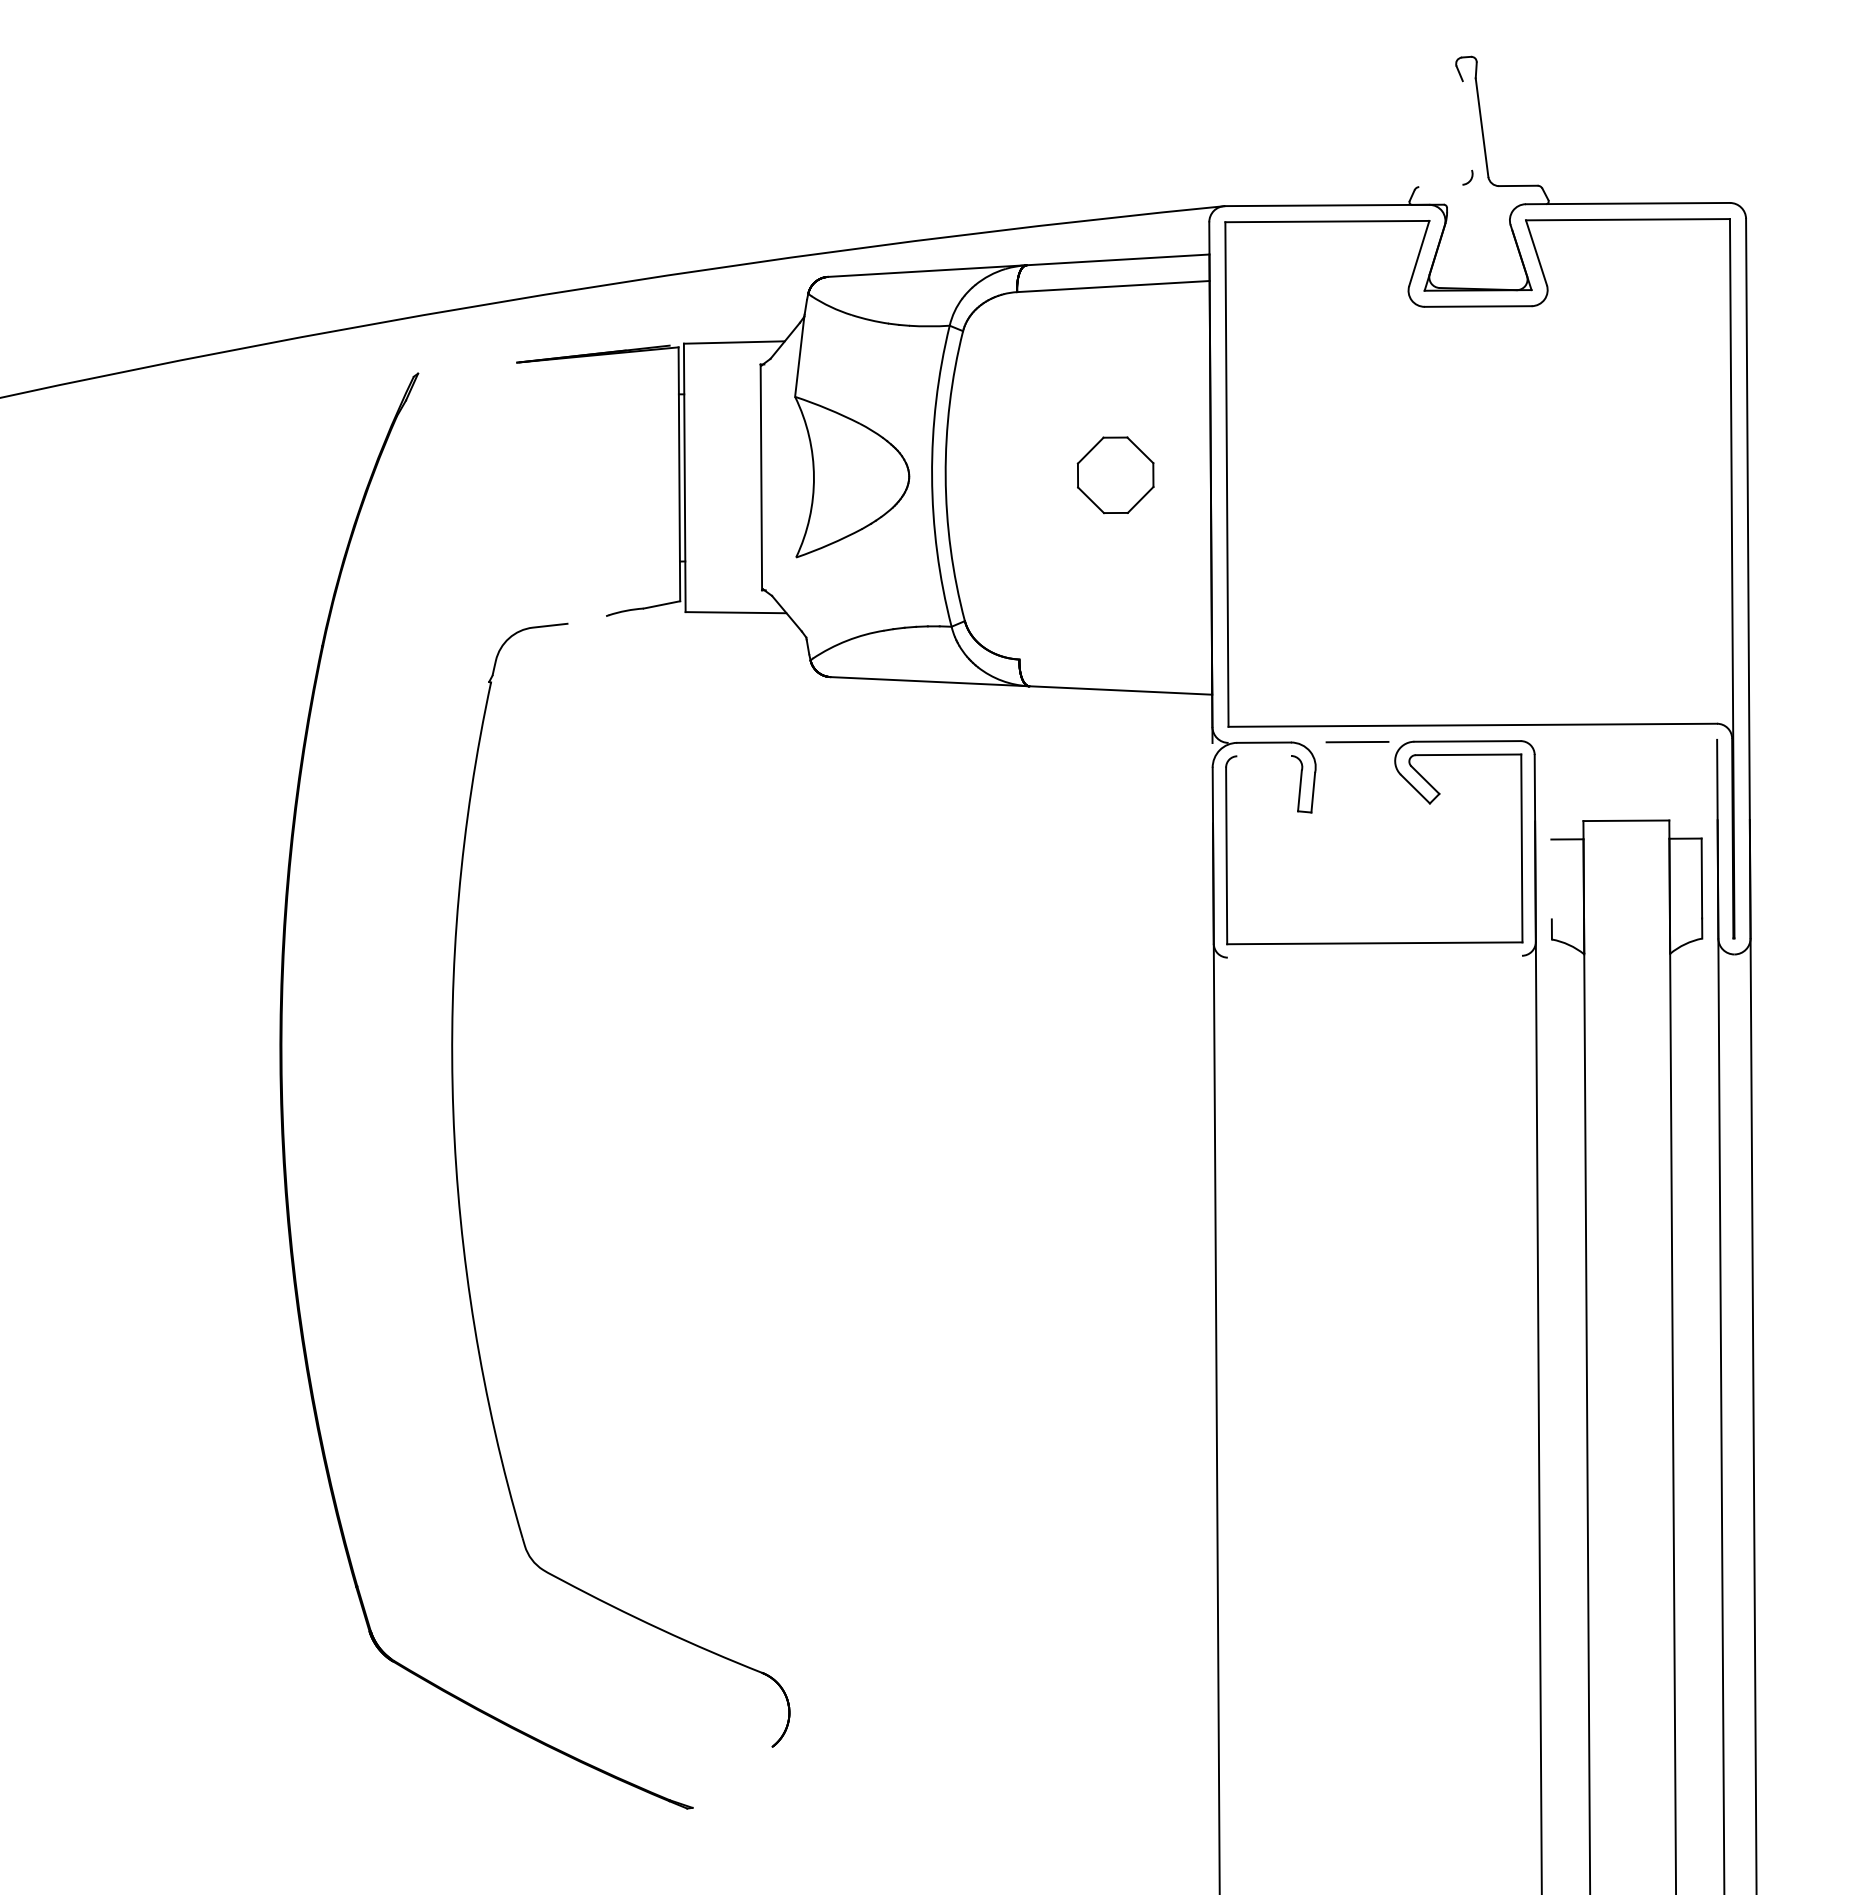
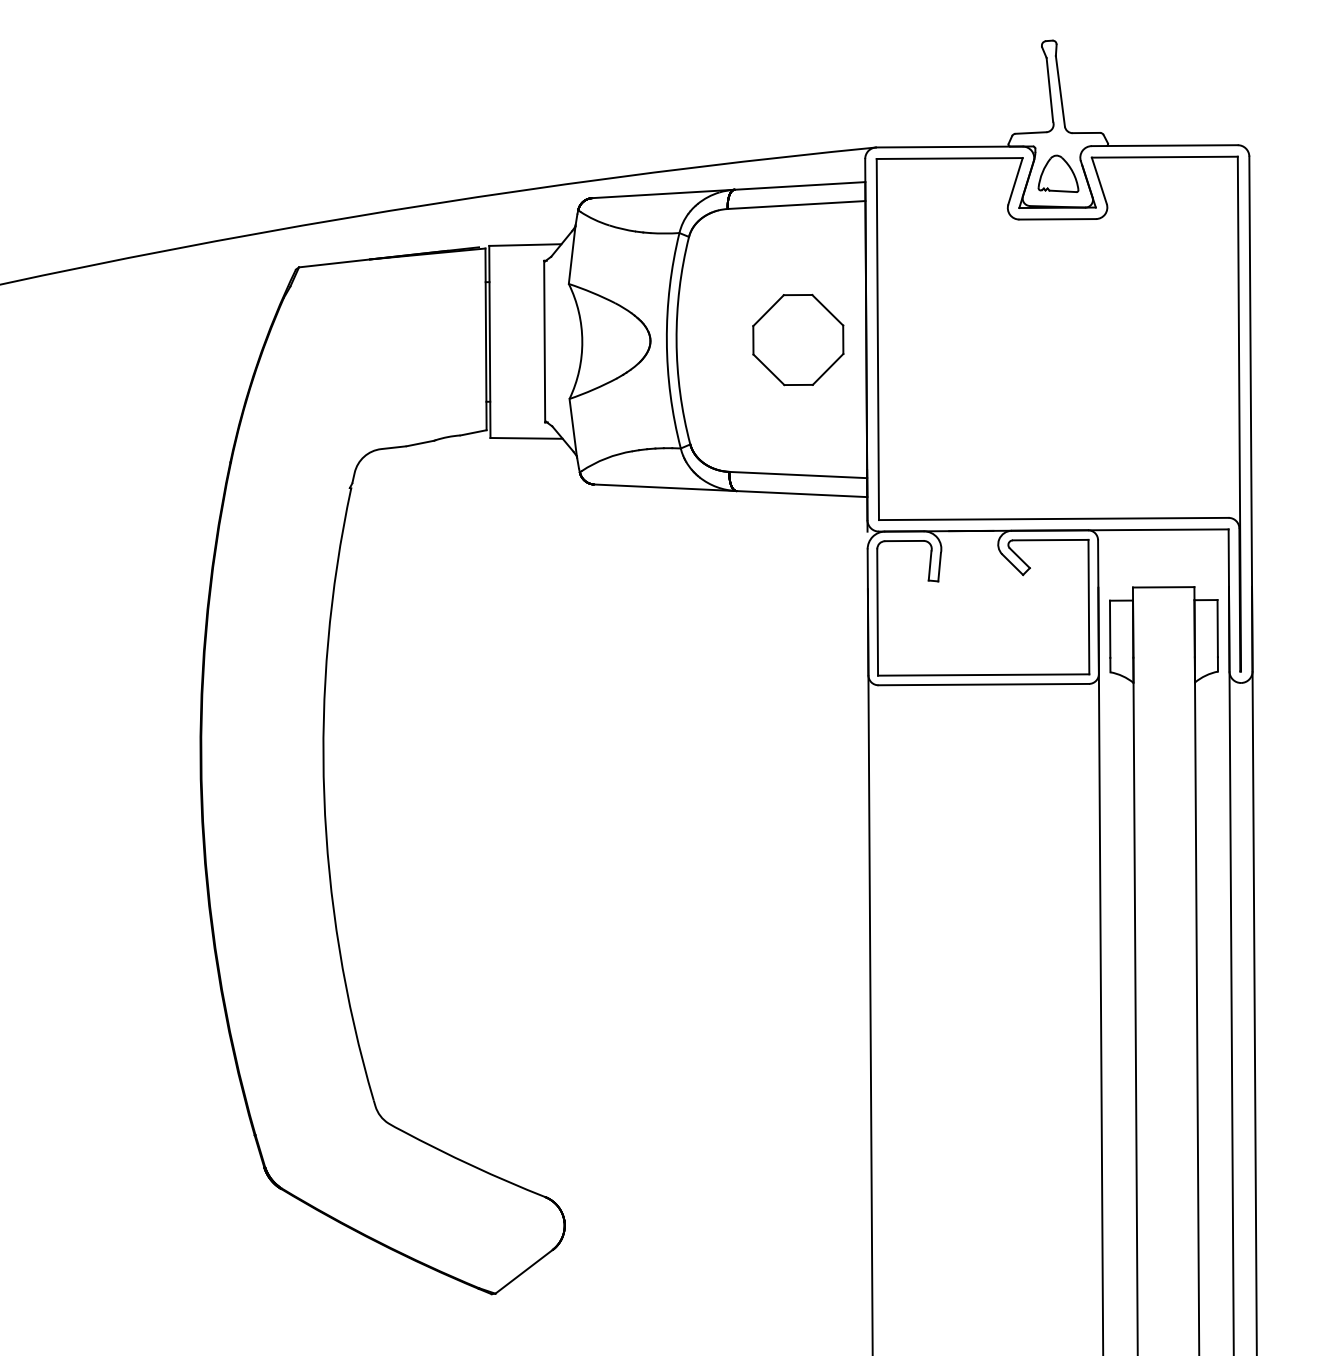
line: (1466, 125) -> (1049, 89), added
line: (1440, 185) -> (1030, 132), added
part: (1479, 242) -> (1058, 173), added
line: (467, 367) -> (334, 262), added
part: (1115, 475) -> (798, 340), size x1.67
line: (801, 597) -> (573, 427), added
line: (587, 619) -> (420, 443), added
line: (1115, 663) -> (798, 474), added
line: (1472, 740) -> (1053, 529), added
line: (1263, 755) -> (904, 540), added
line: (1551, 879) -> (1110, 629), added
line: (1374, 956) -> (983, 684), added
line: (732, 1776) -> (524, 1271), added

